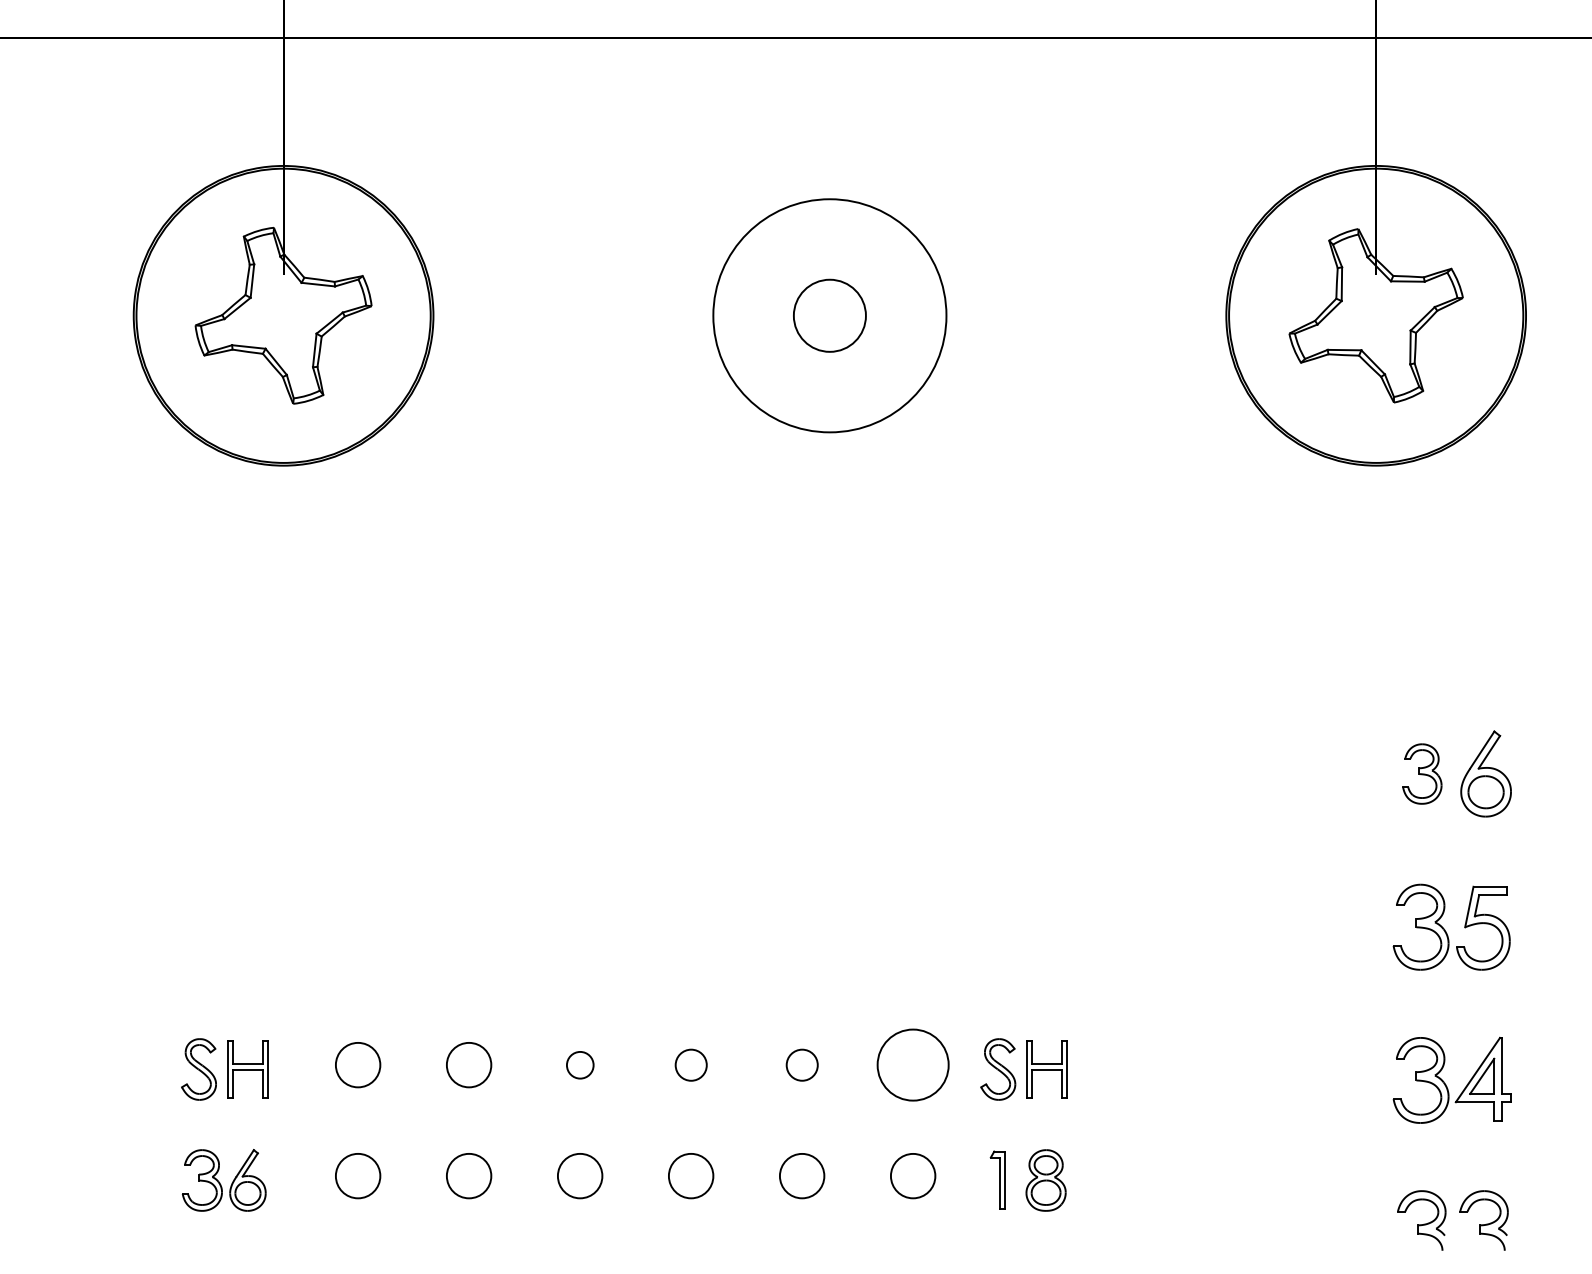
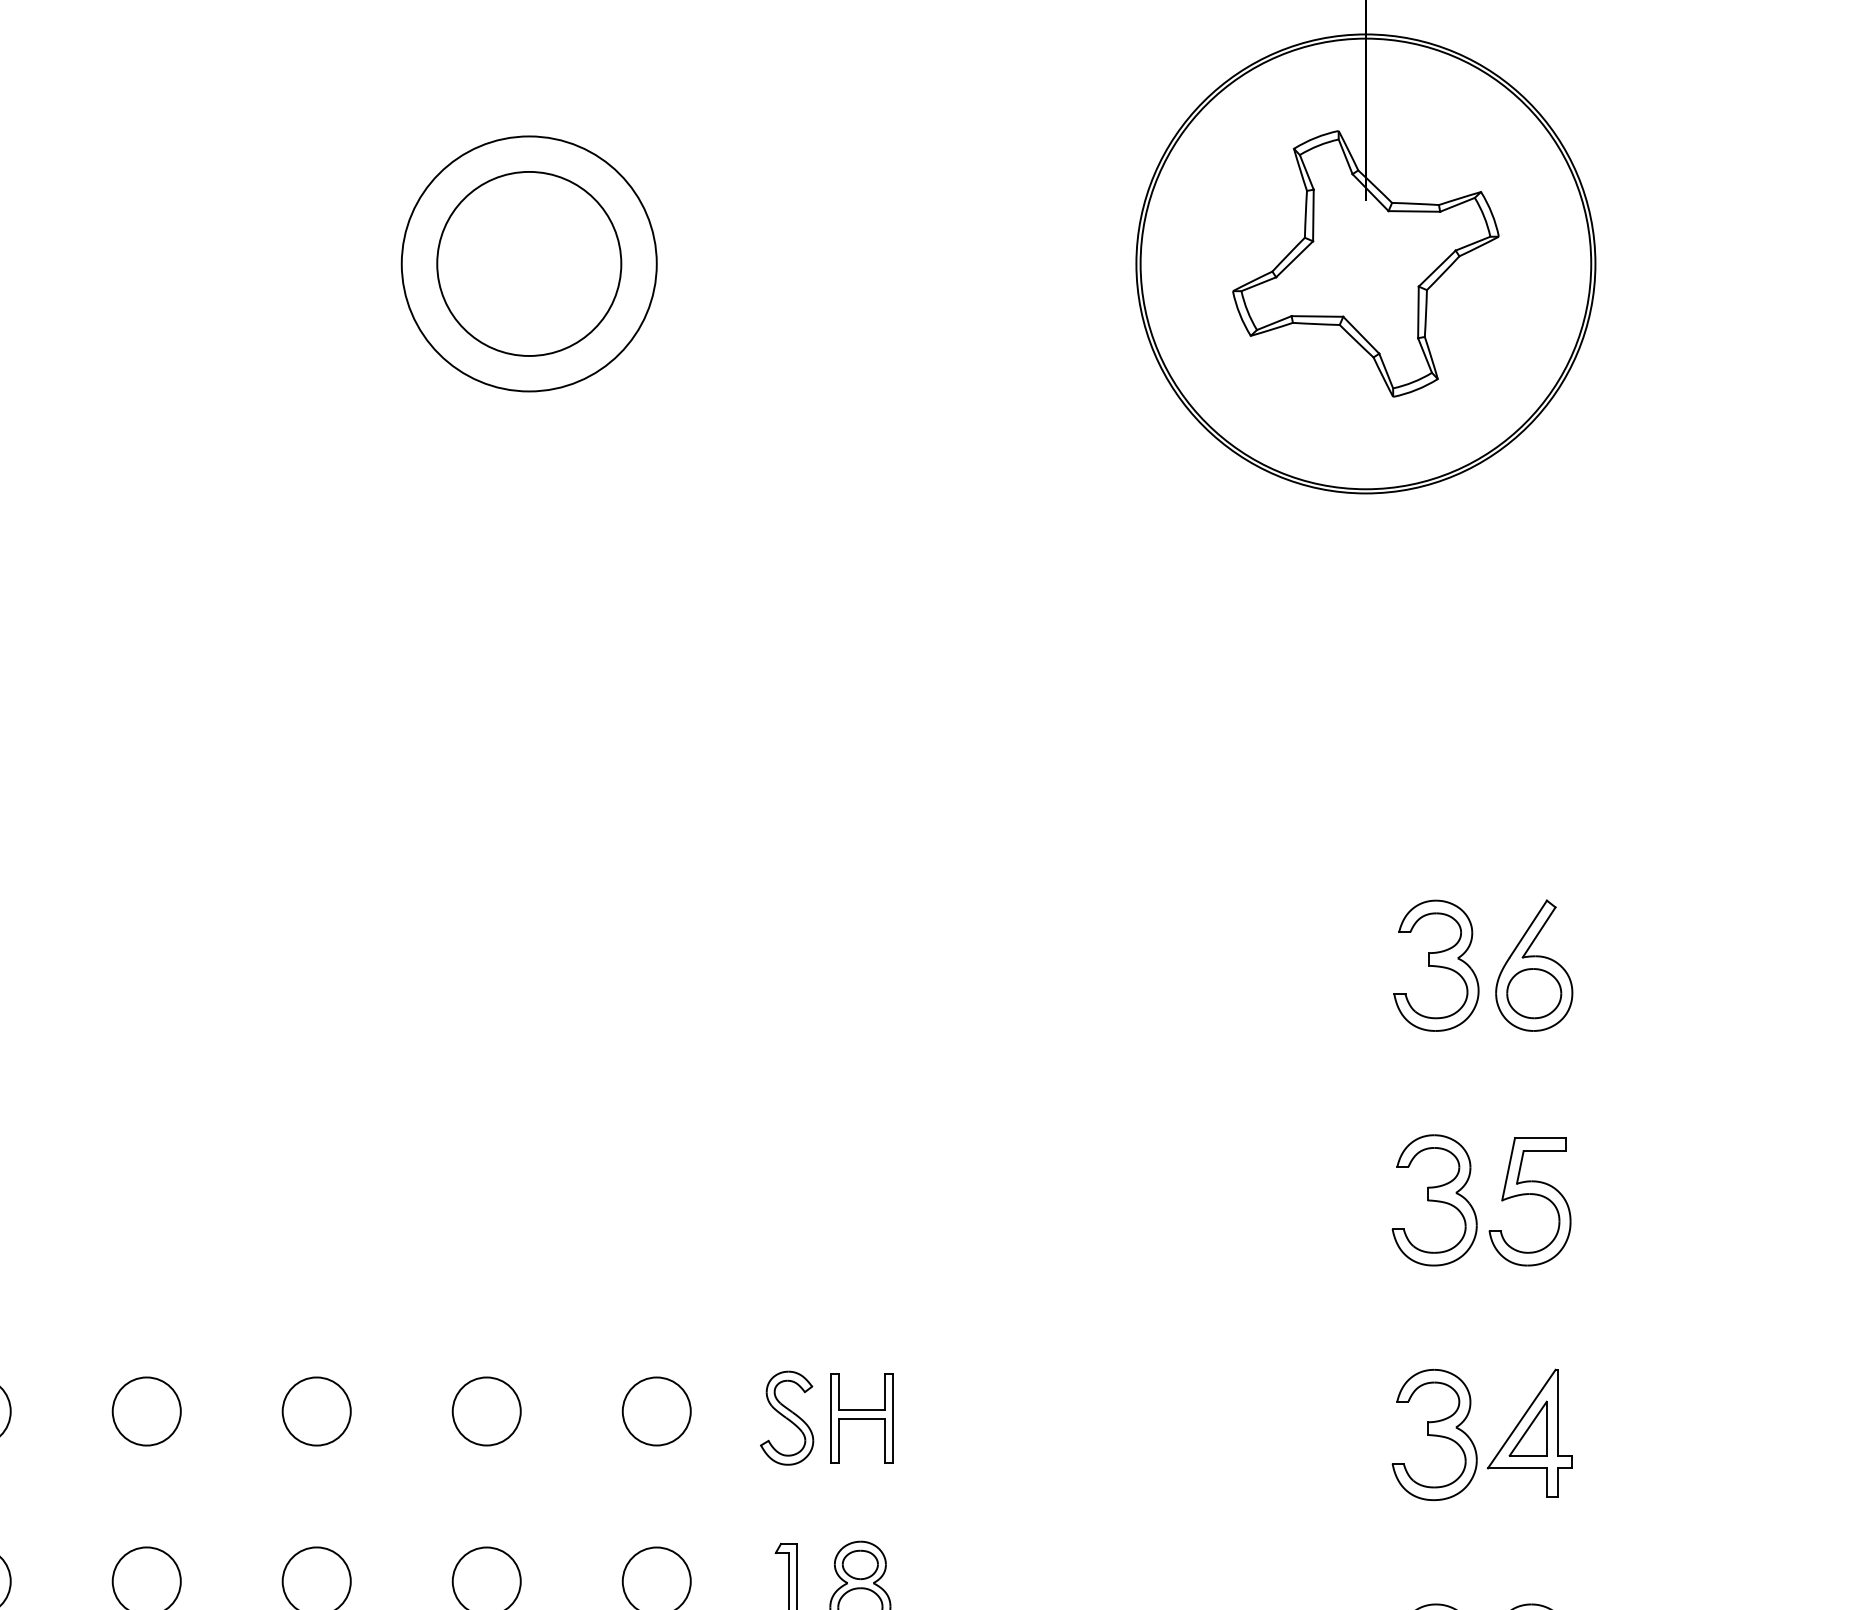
circle: (829, 315) -> (528, 263), size x0.71
circle: (829, 315) -> (528, 263), size x1.67
part: (1422, 773) -> (1436, 964), size x1.43
circle: (912, 1064) -> (655, 1410), size x0.62
circle: (580, 1065) -> (147, 1412), size x1.67
circle: (691, 1065) -> (317, 1412), size x1.43
circle: (802, 1065) -> (487, 1412), size x1.43

